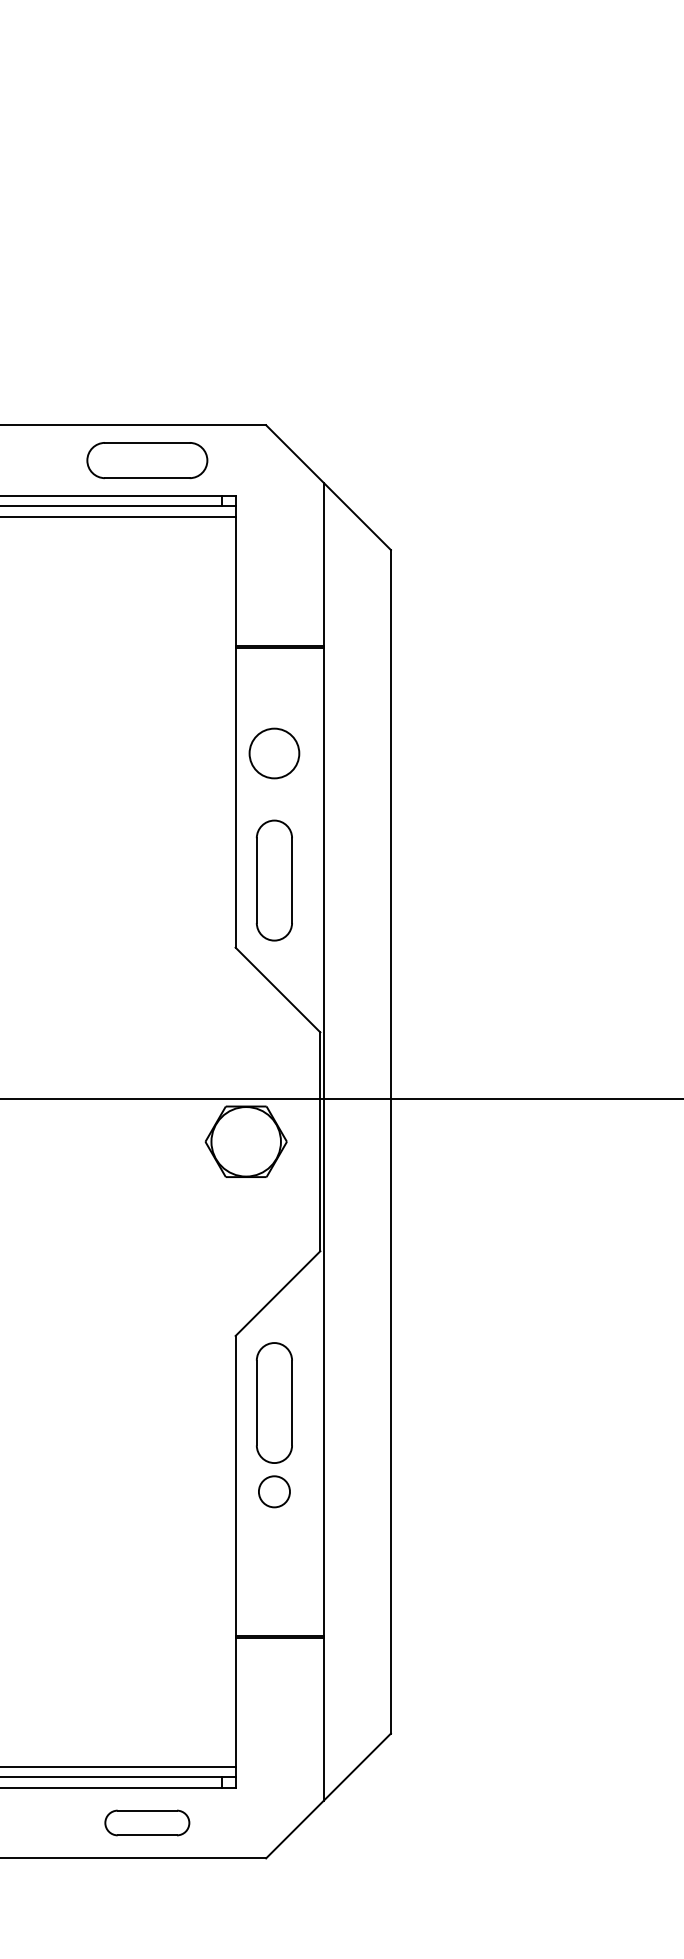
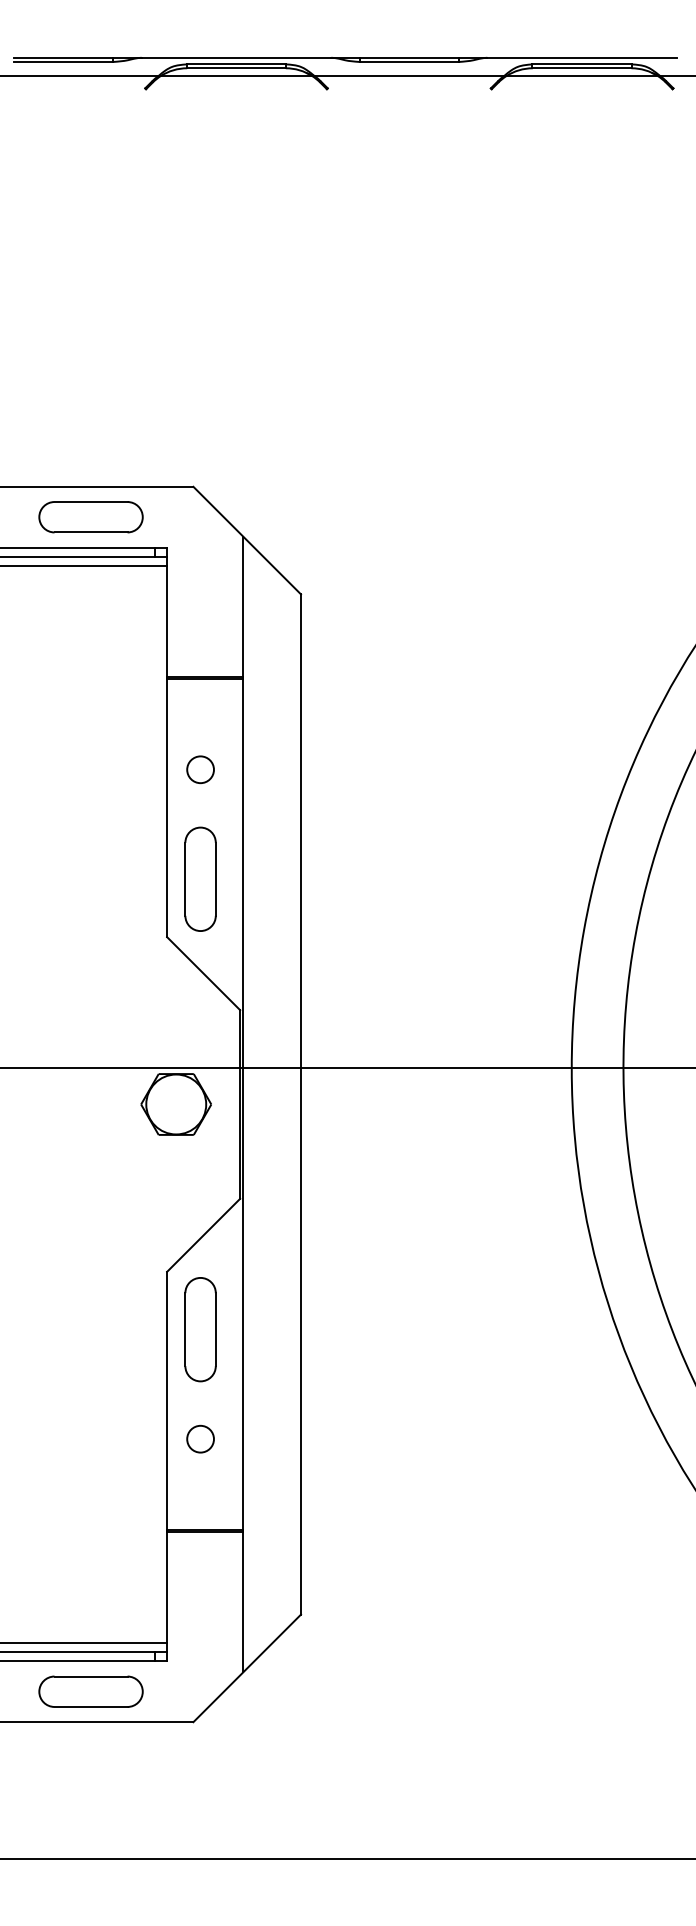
circle: (274, 753) -> (200, 769), size x0.62
circle: (274, 1491) -> (200, 1438), moved
part: (146, 1822) -> (90, 1691), size x1.43

